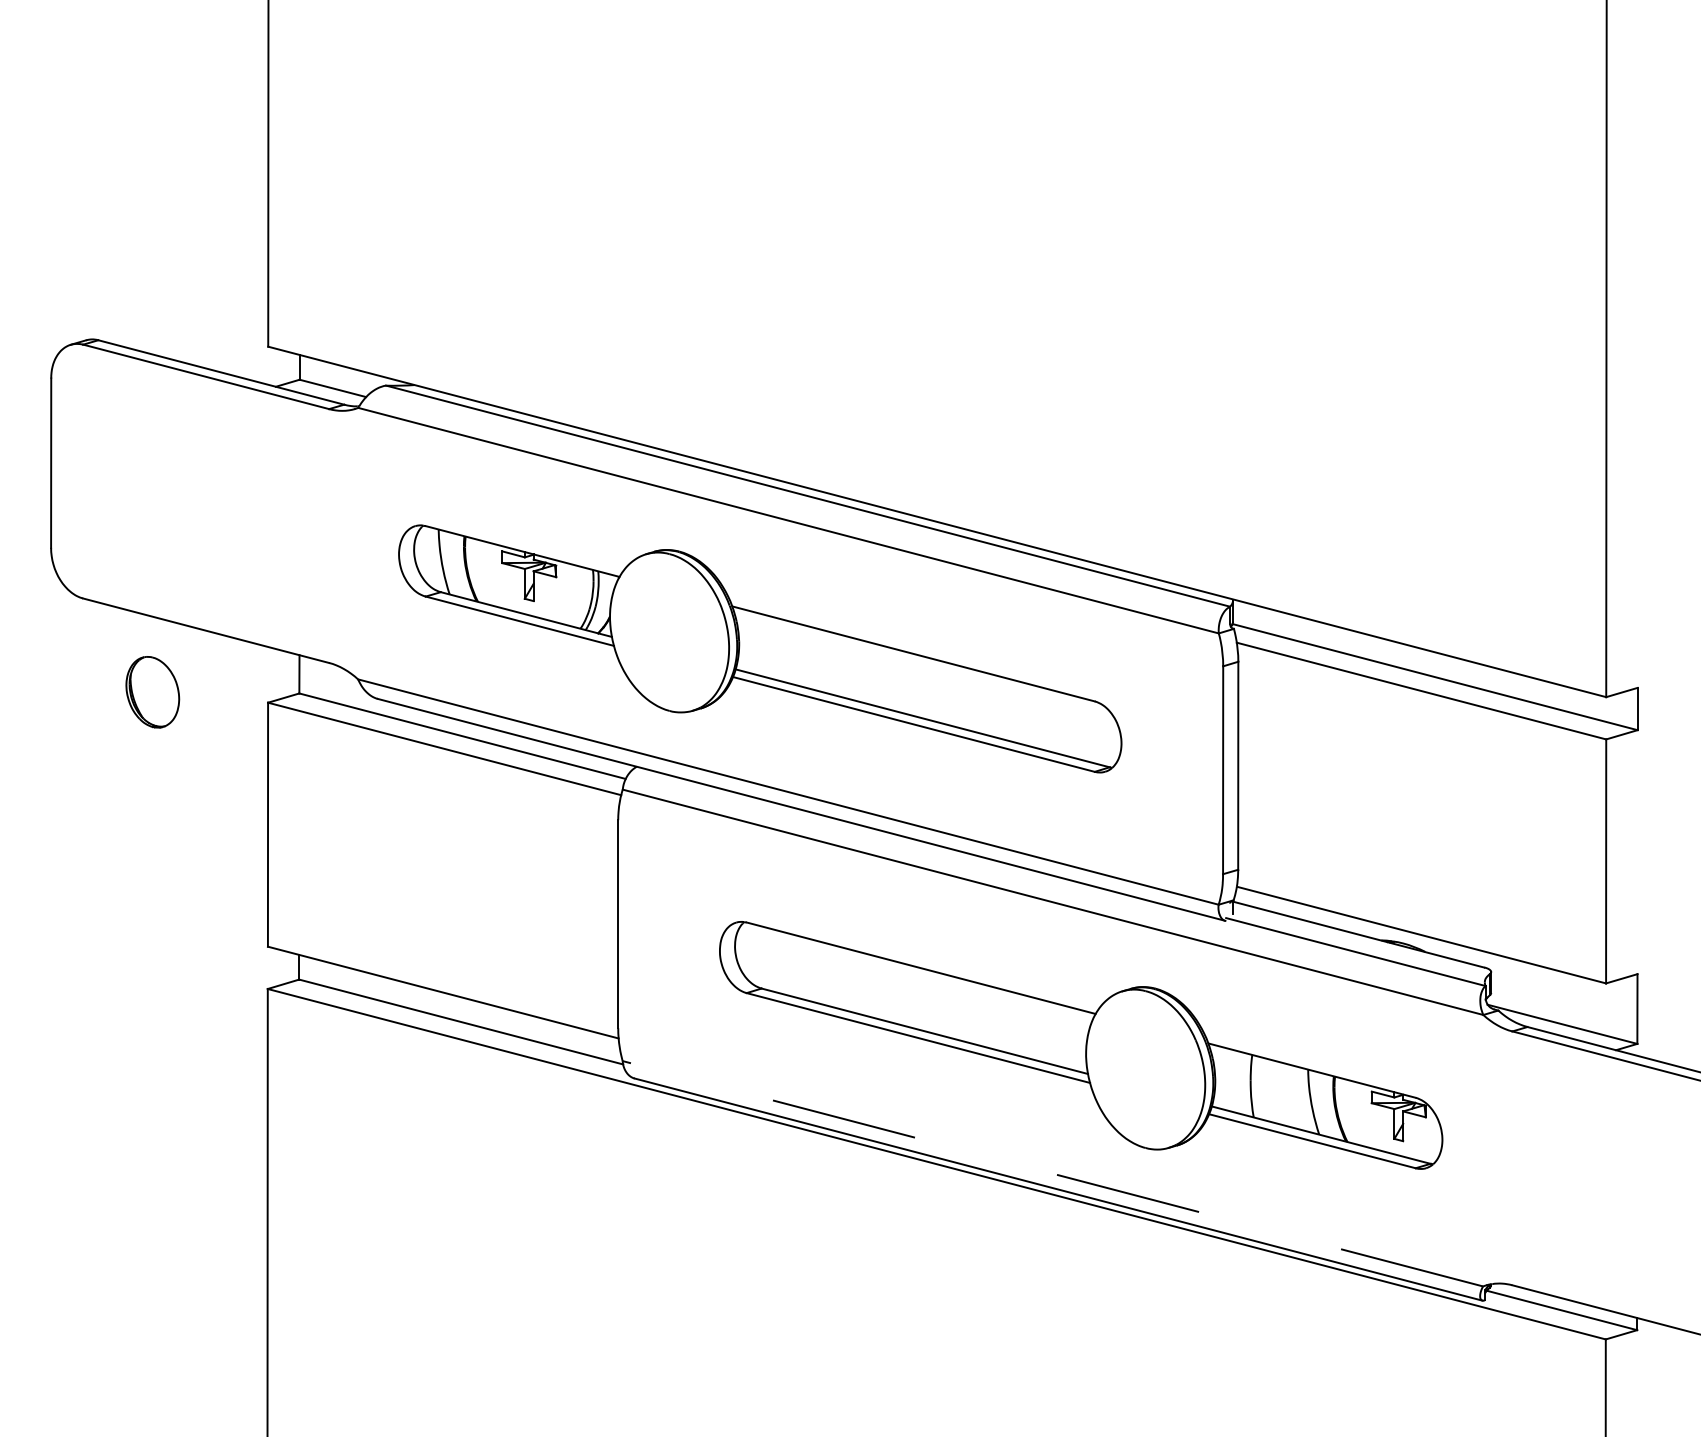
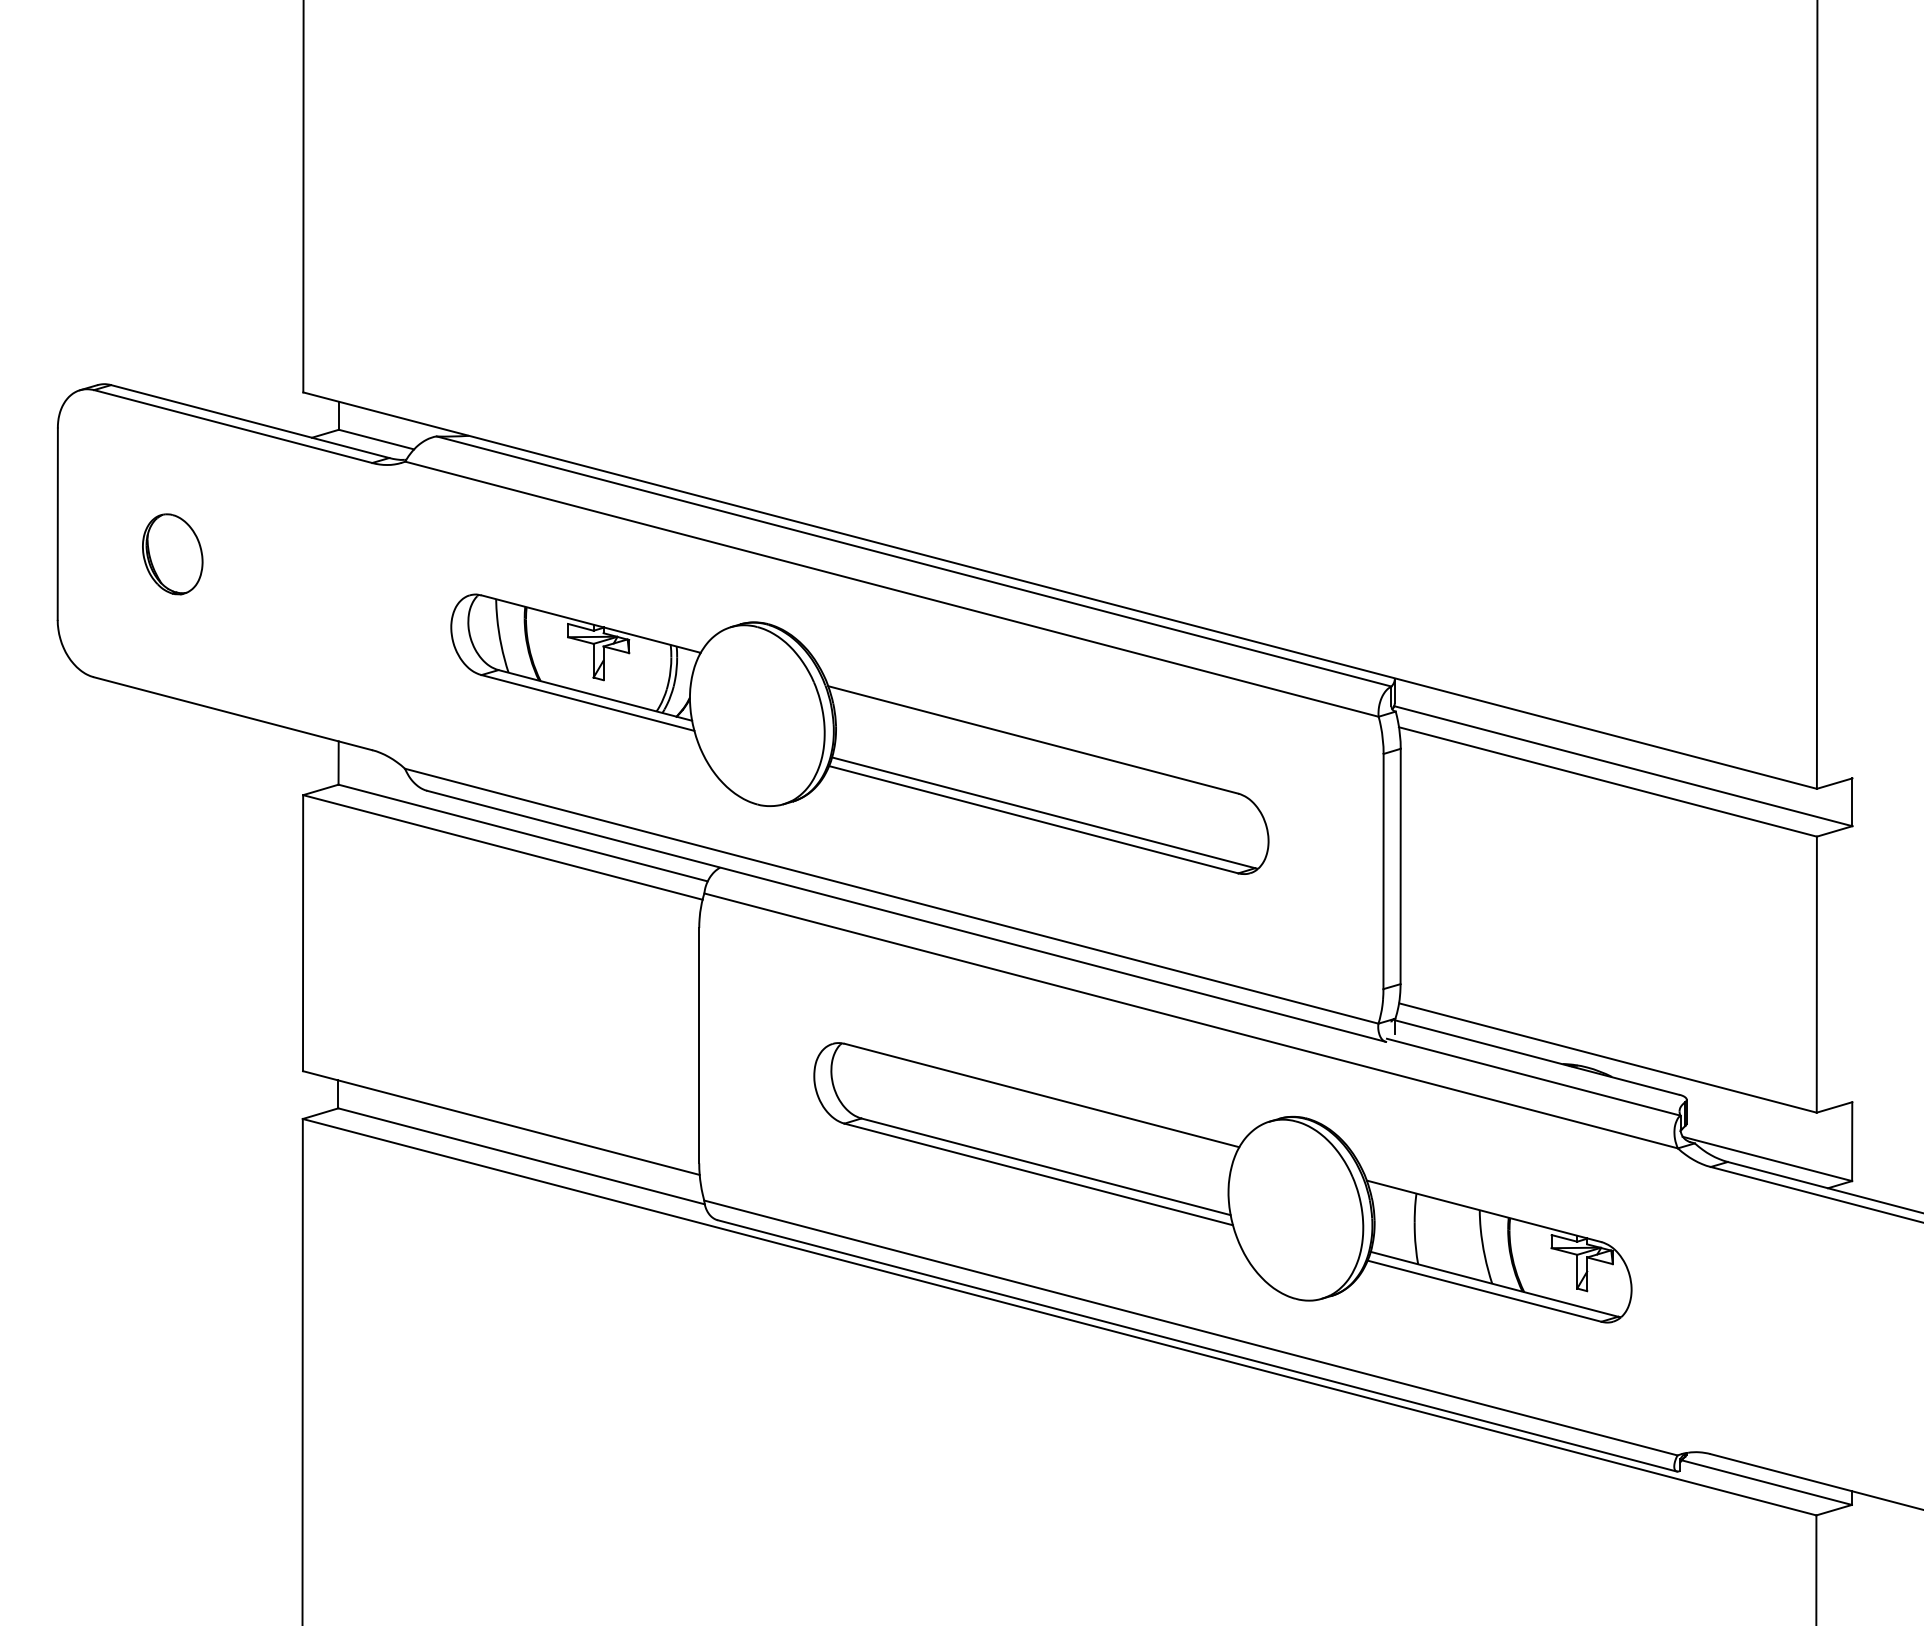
part: (152, 692) -> (172, 554), moved
line: (1052, 1173) -> (1190, 1327), dashed -> solid

